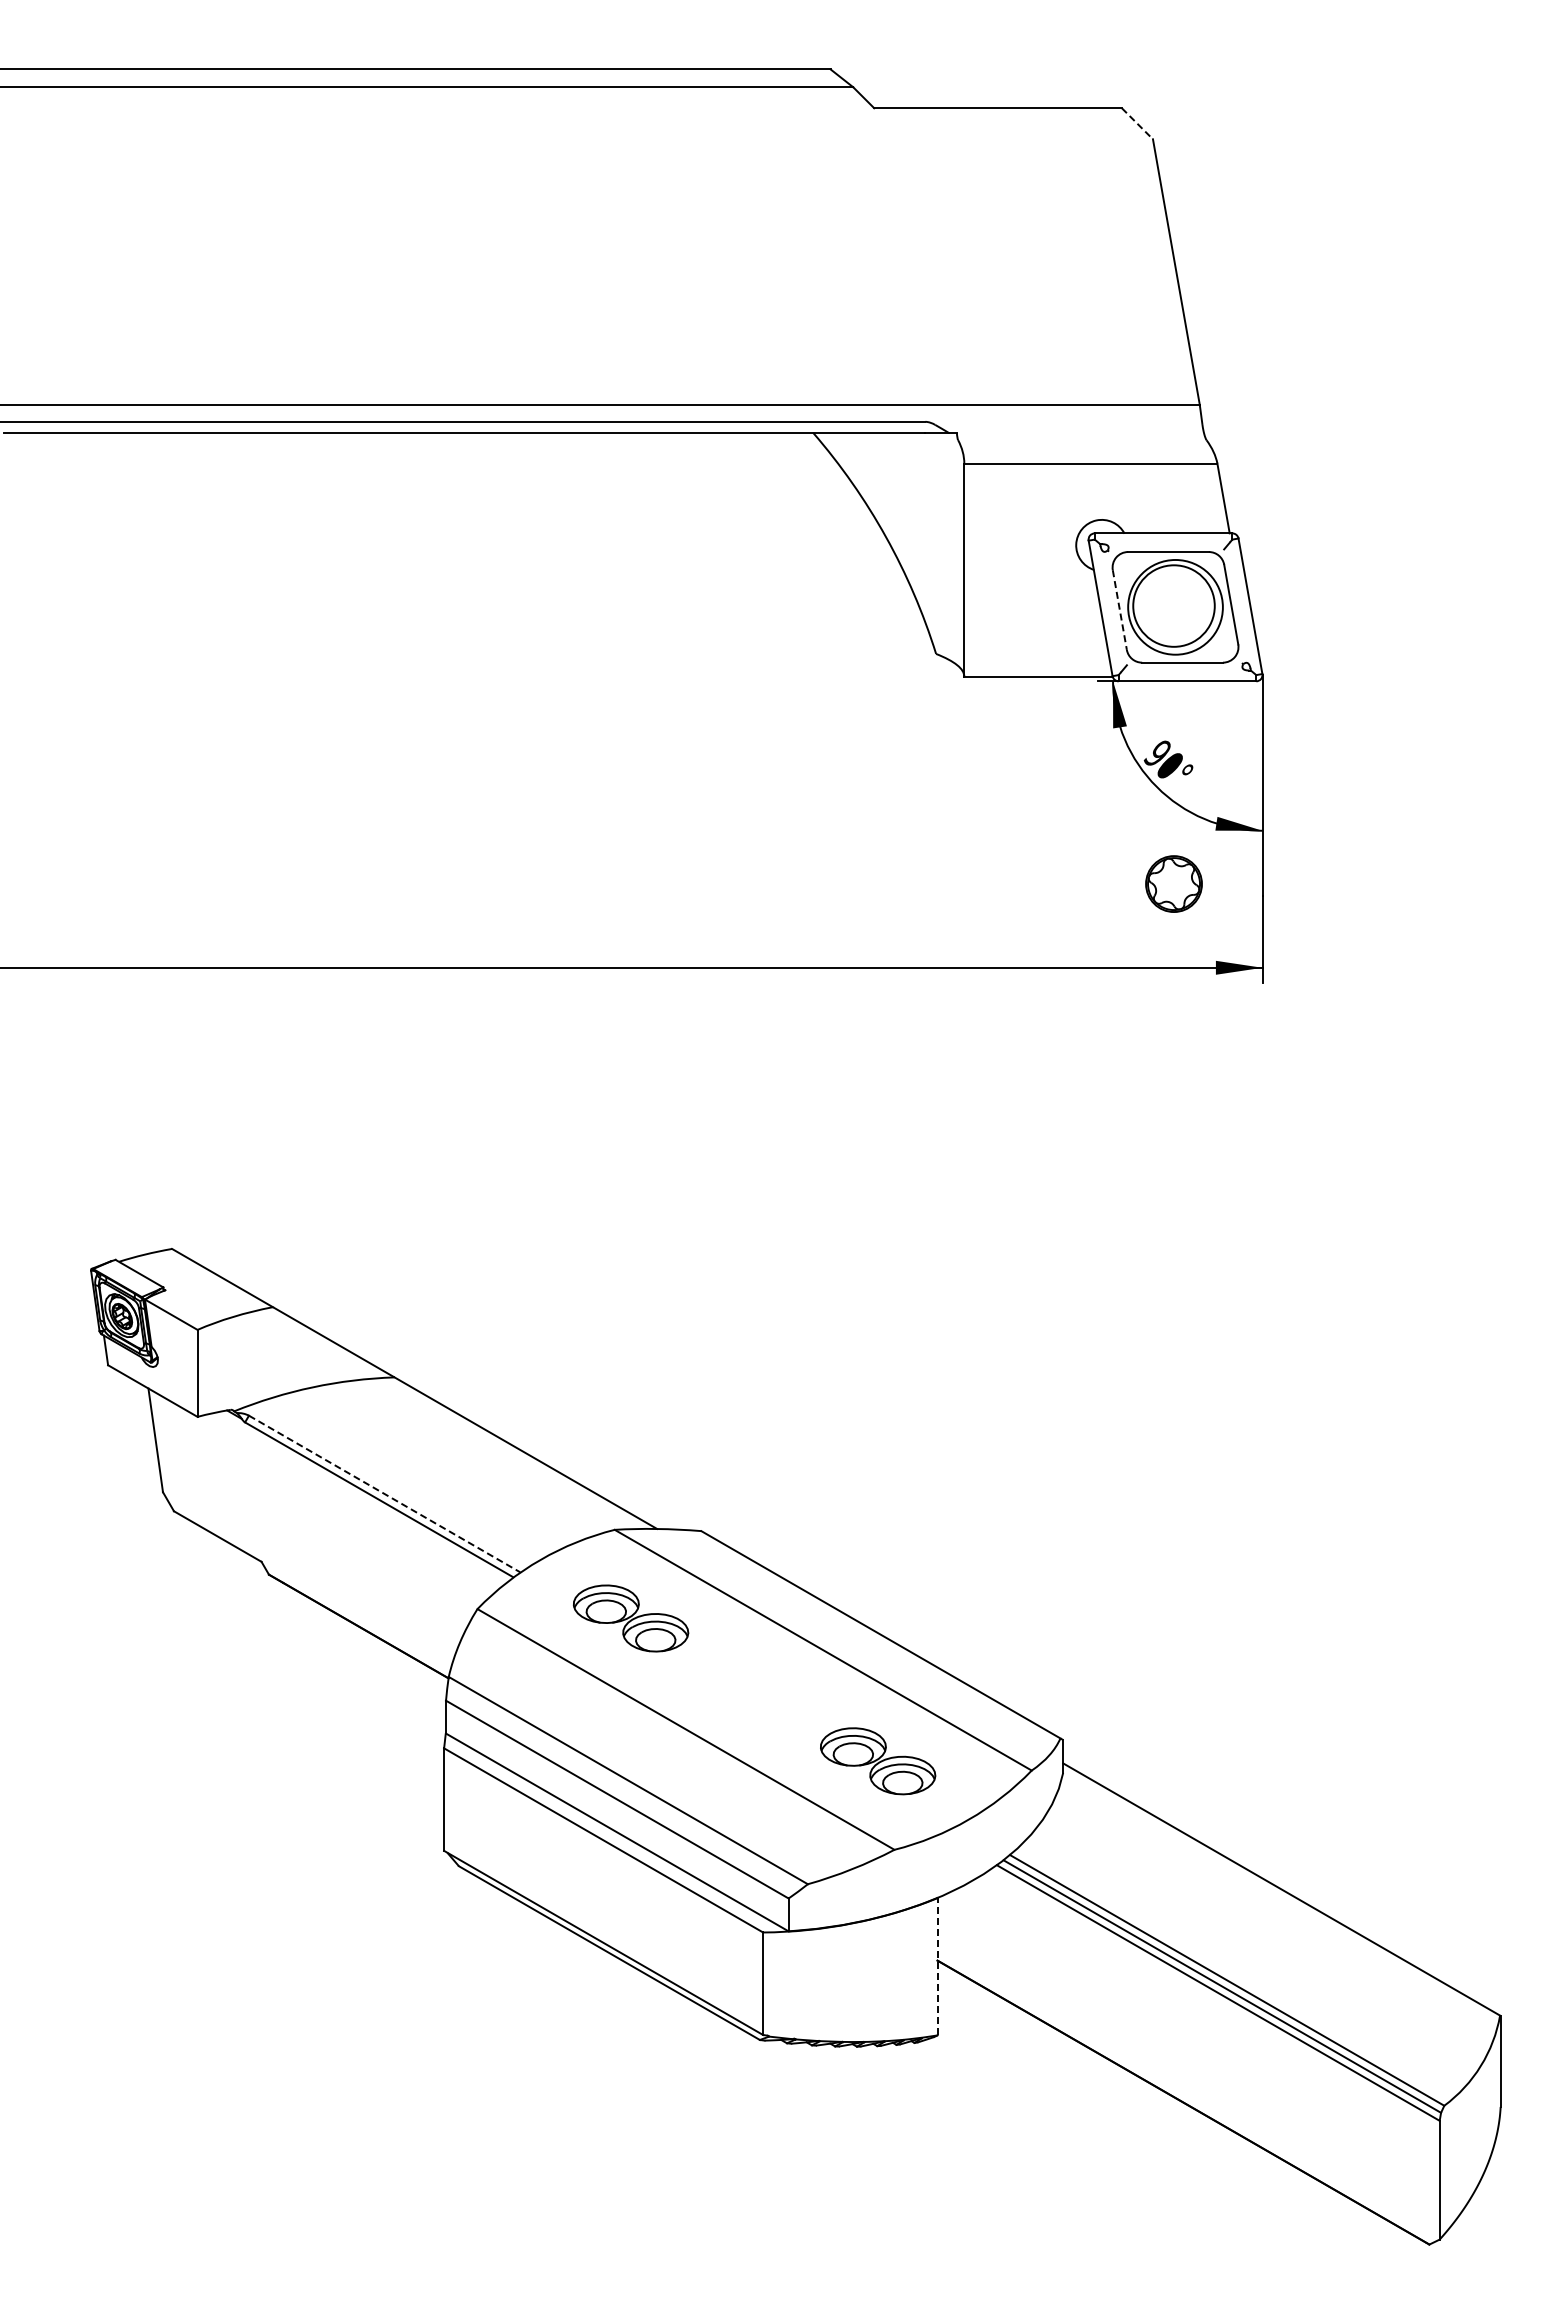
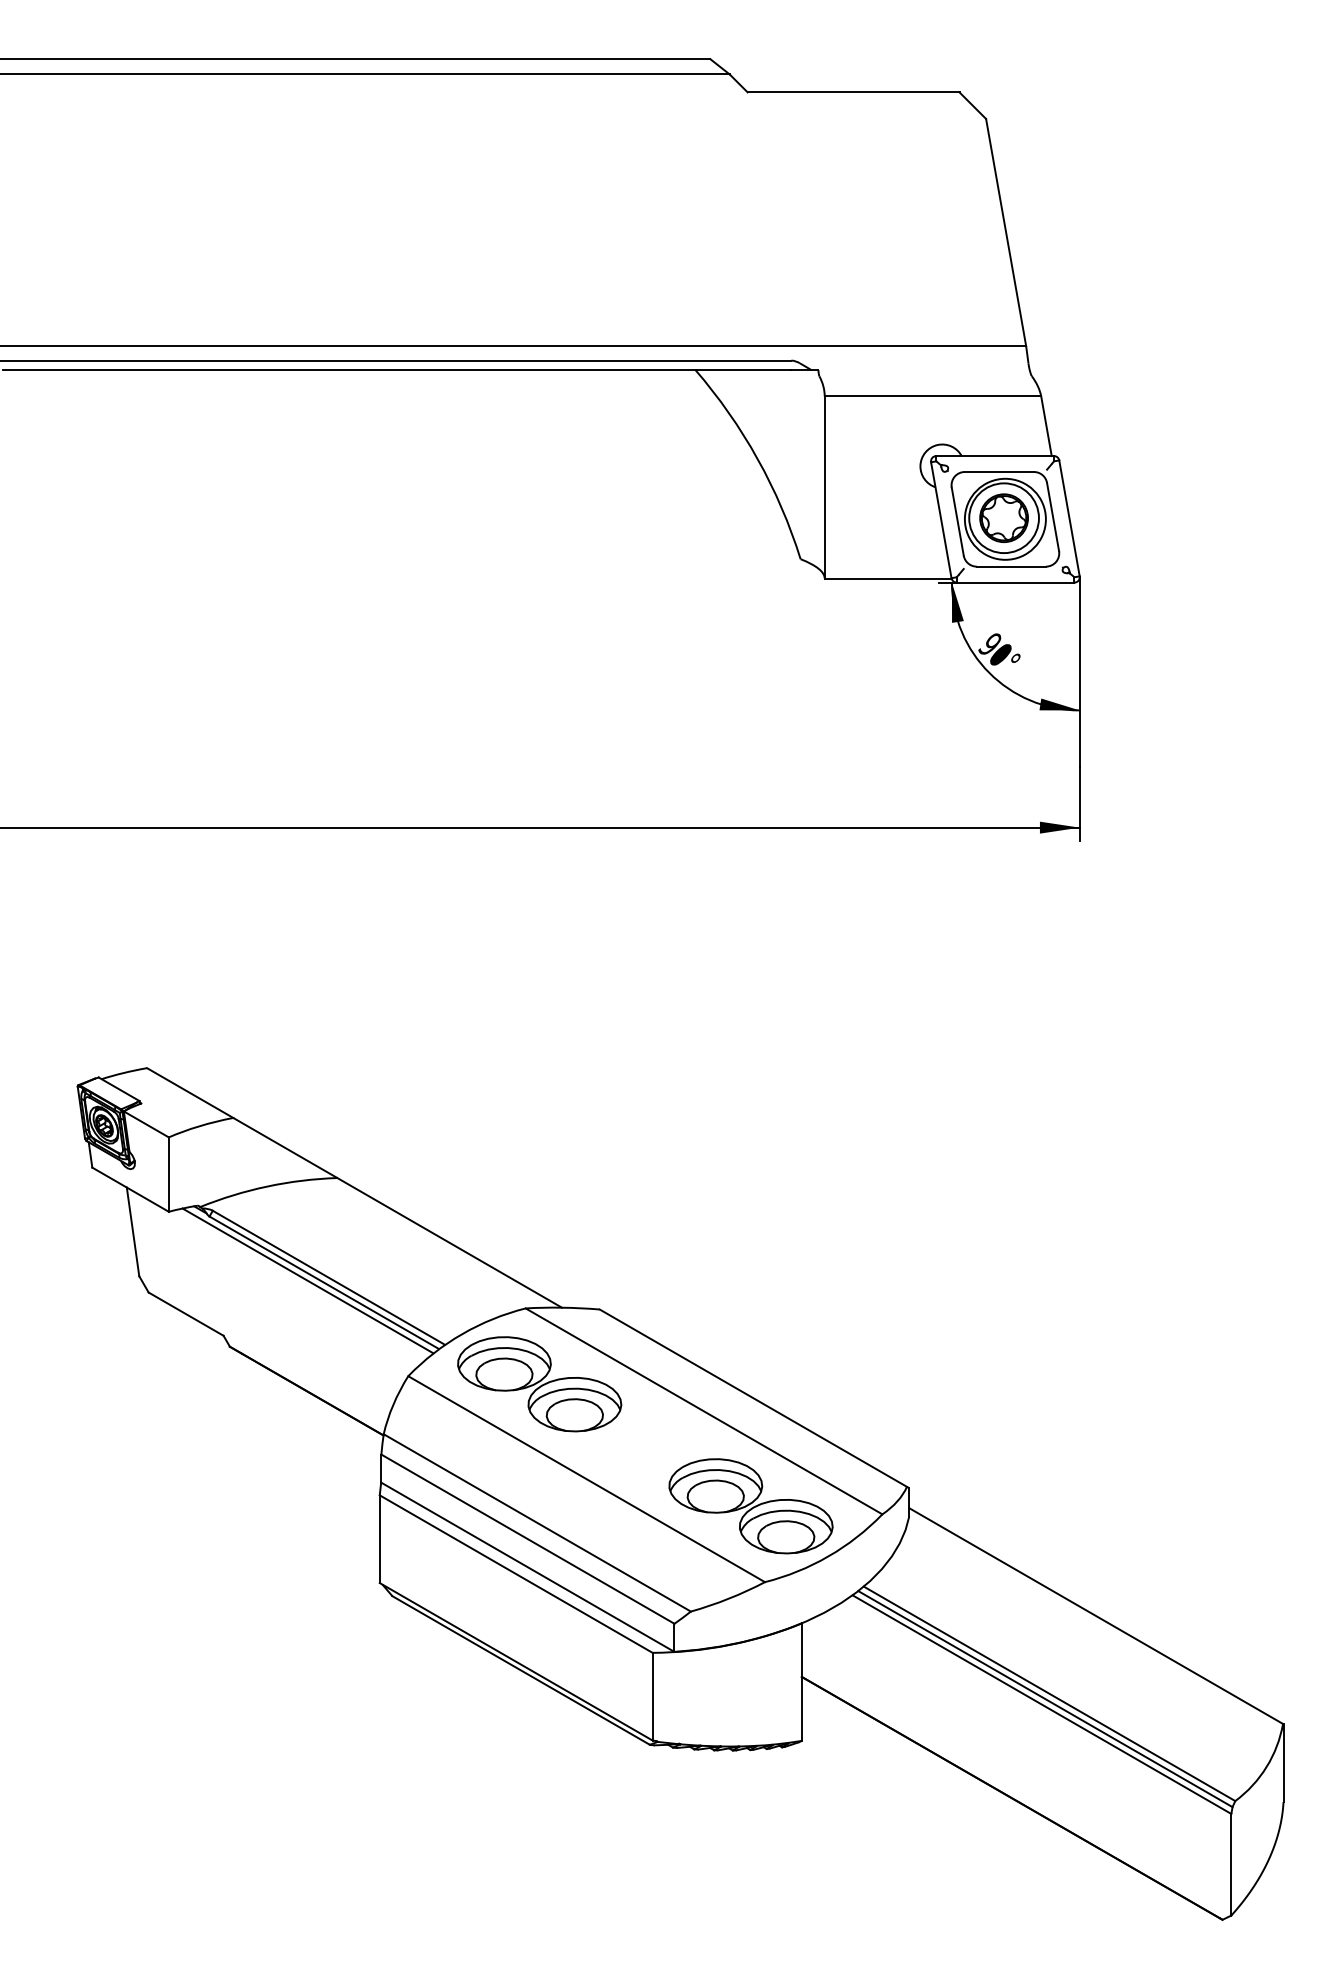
line: (1137, 123) -> (972, 105), dashed -> solid
line: (1119, 610) -> (957, 522), dashed -> solid
part: (1173, 883) -> (1003, 517), moved
line: (384, 1494) -> (328, 1278), dashed -> solid
line: (359, 1497) -> (307, 1280), added
part: (630, 1618) -> (539, 1384), size x1.67
part: (877, 1761) -> (750, 1506), size x1.67
line: (937, 1966) -> (801, 1681), dashed -> solid

